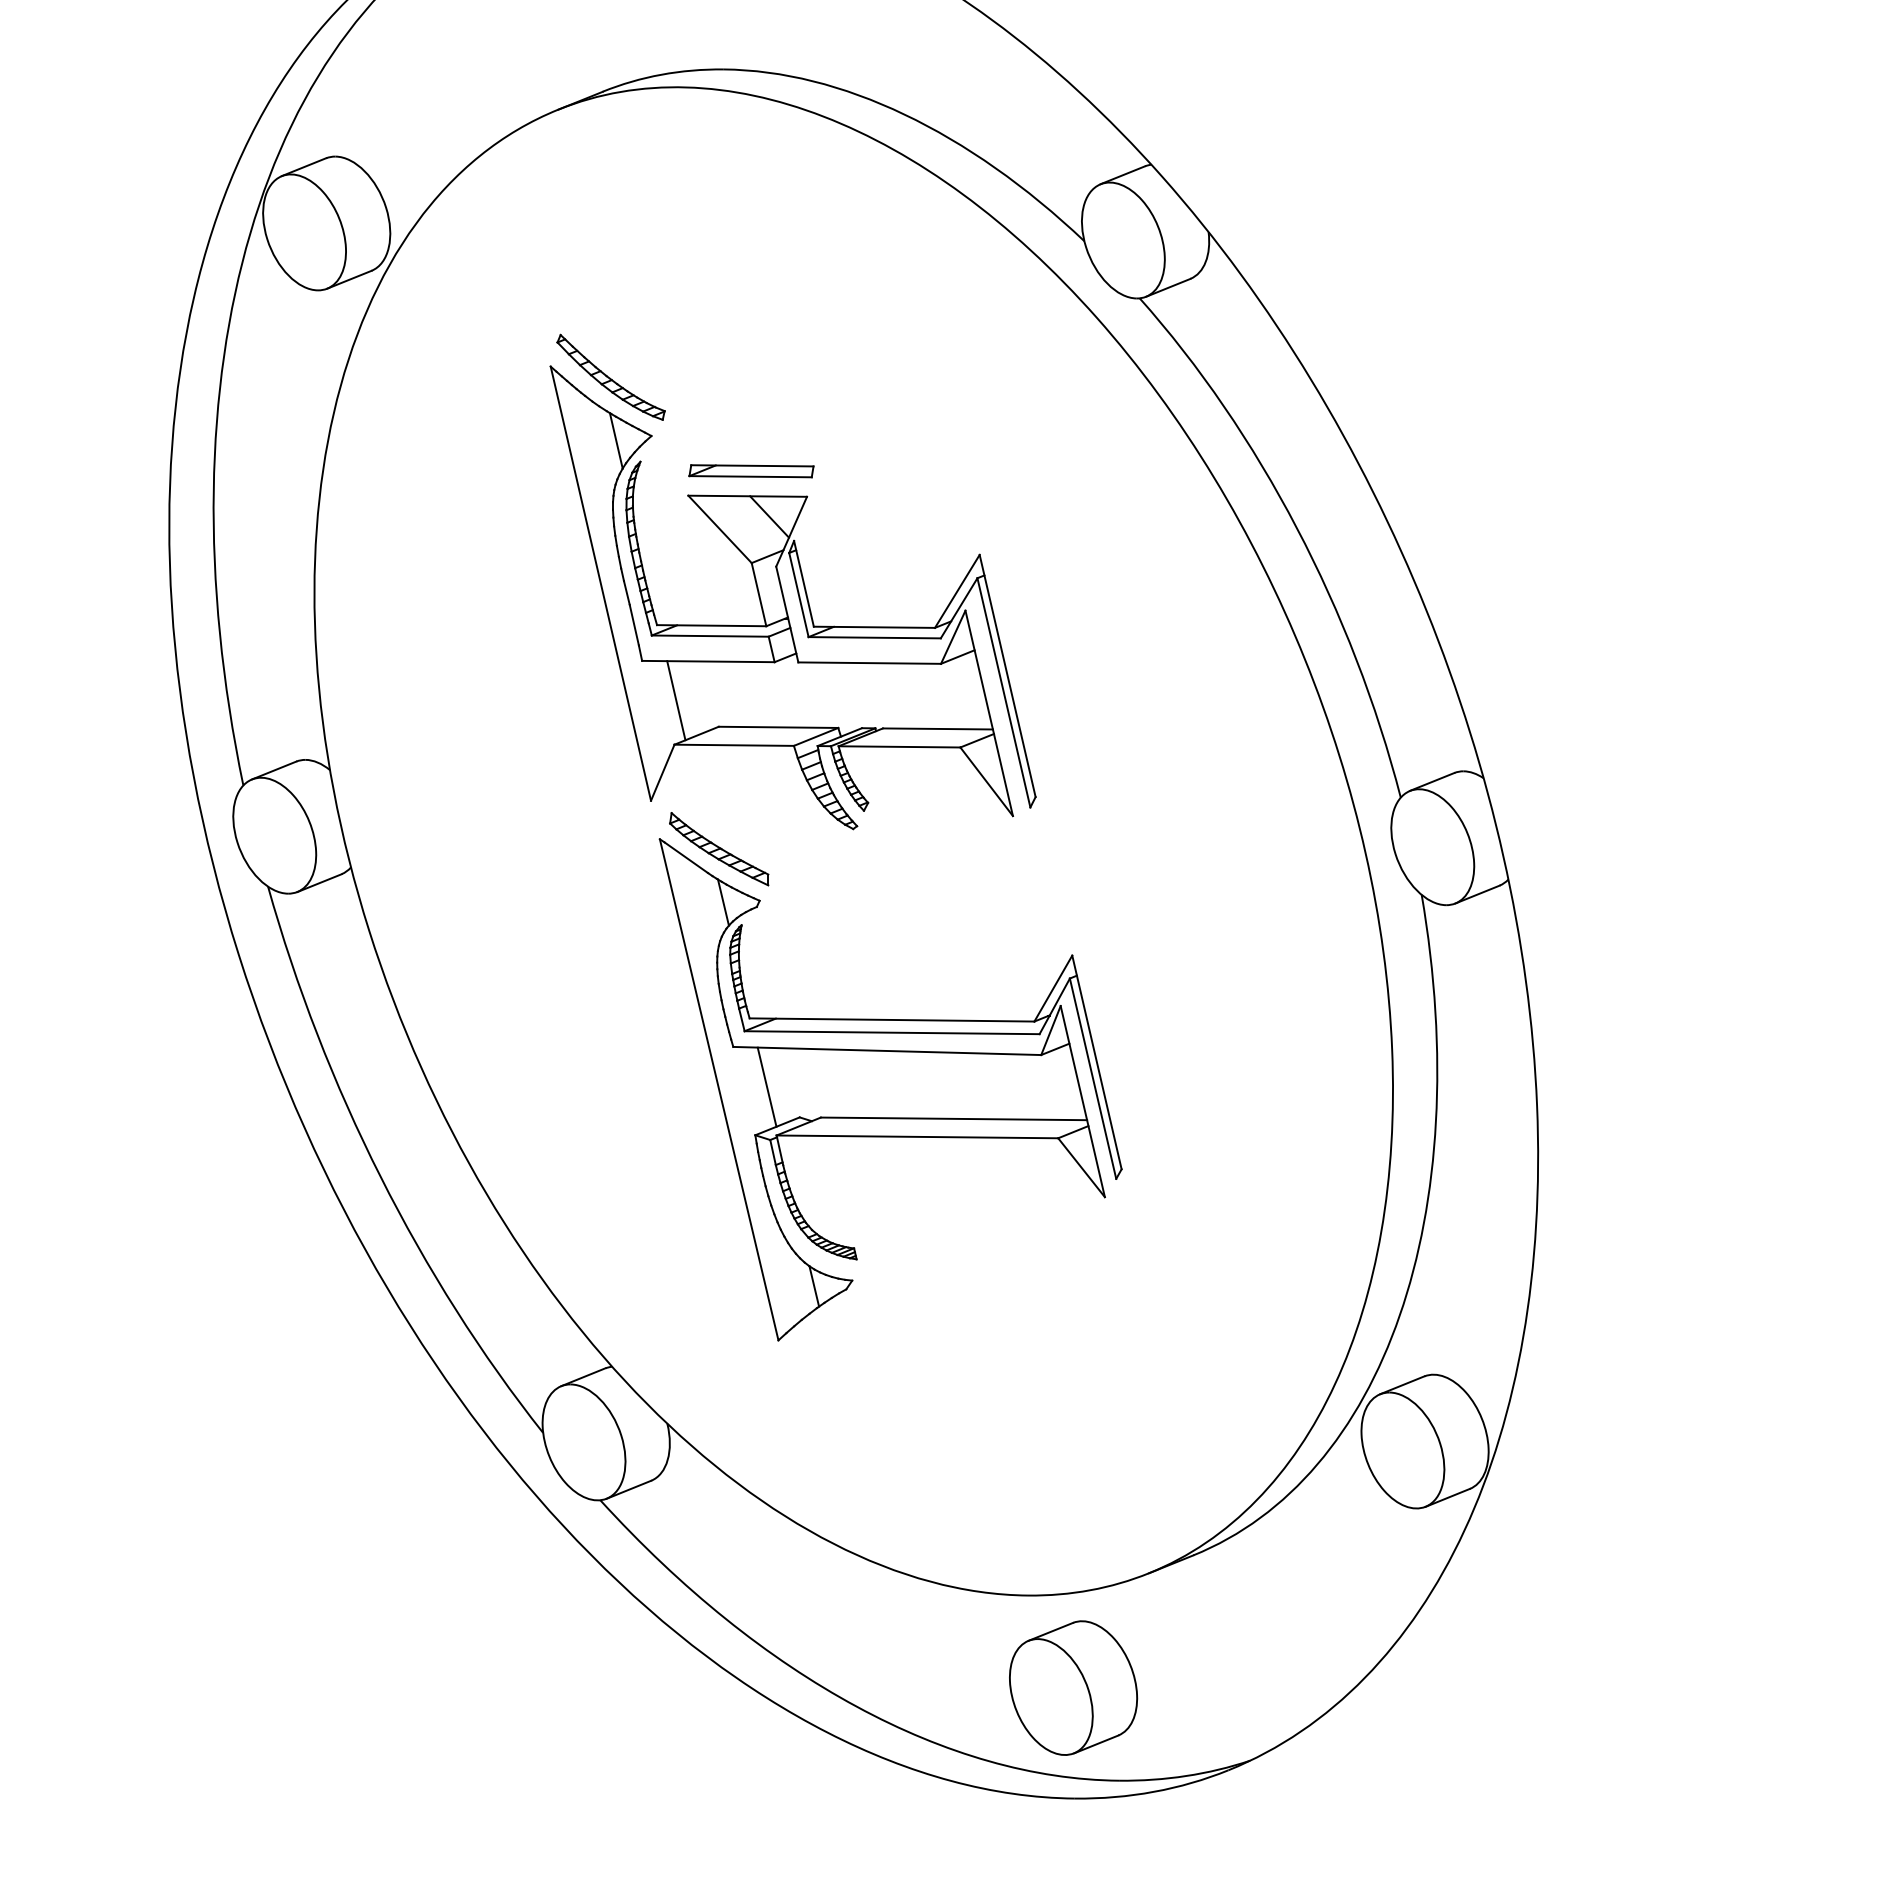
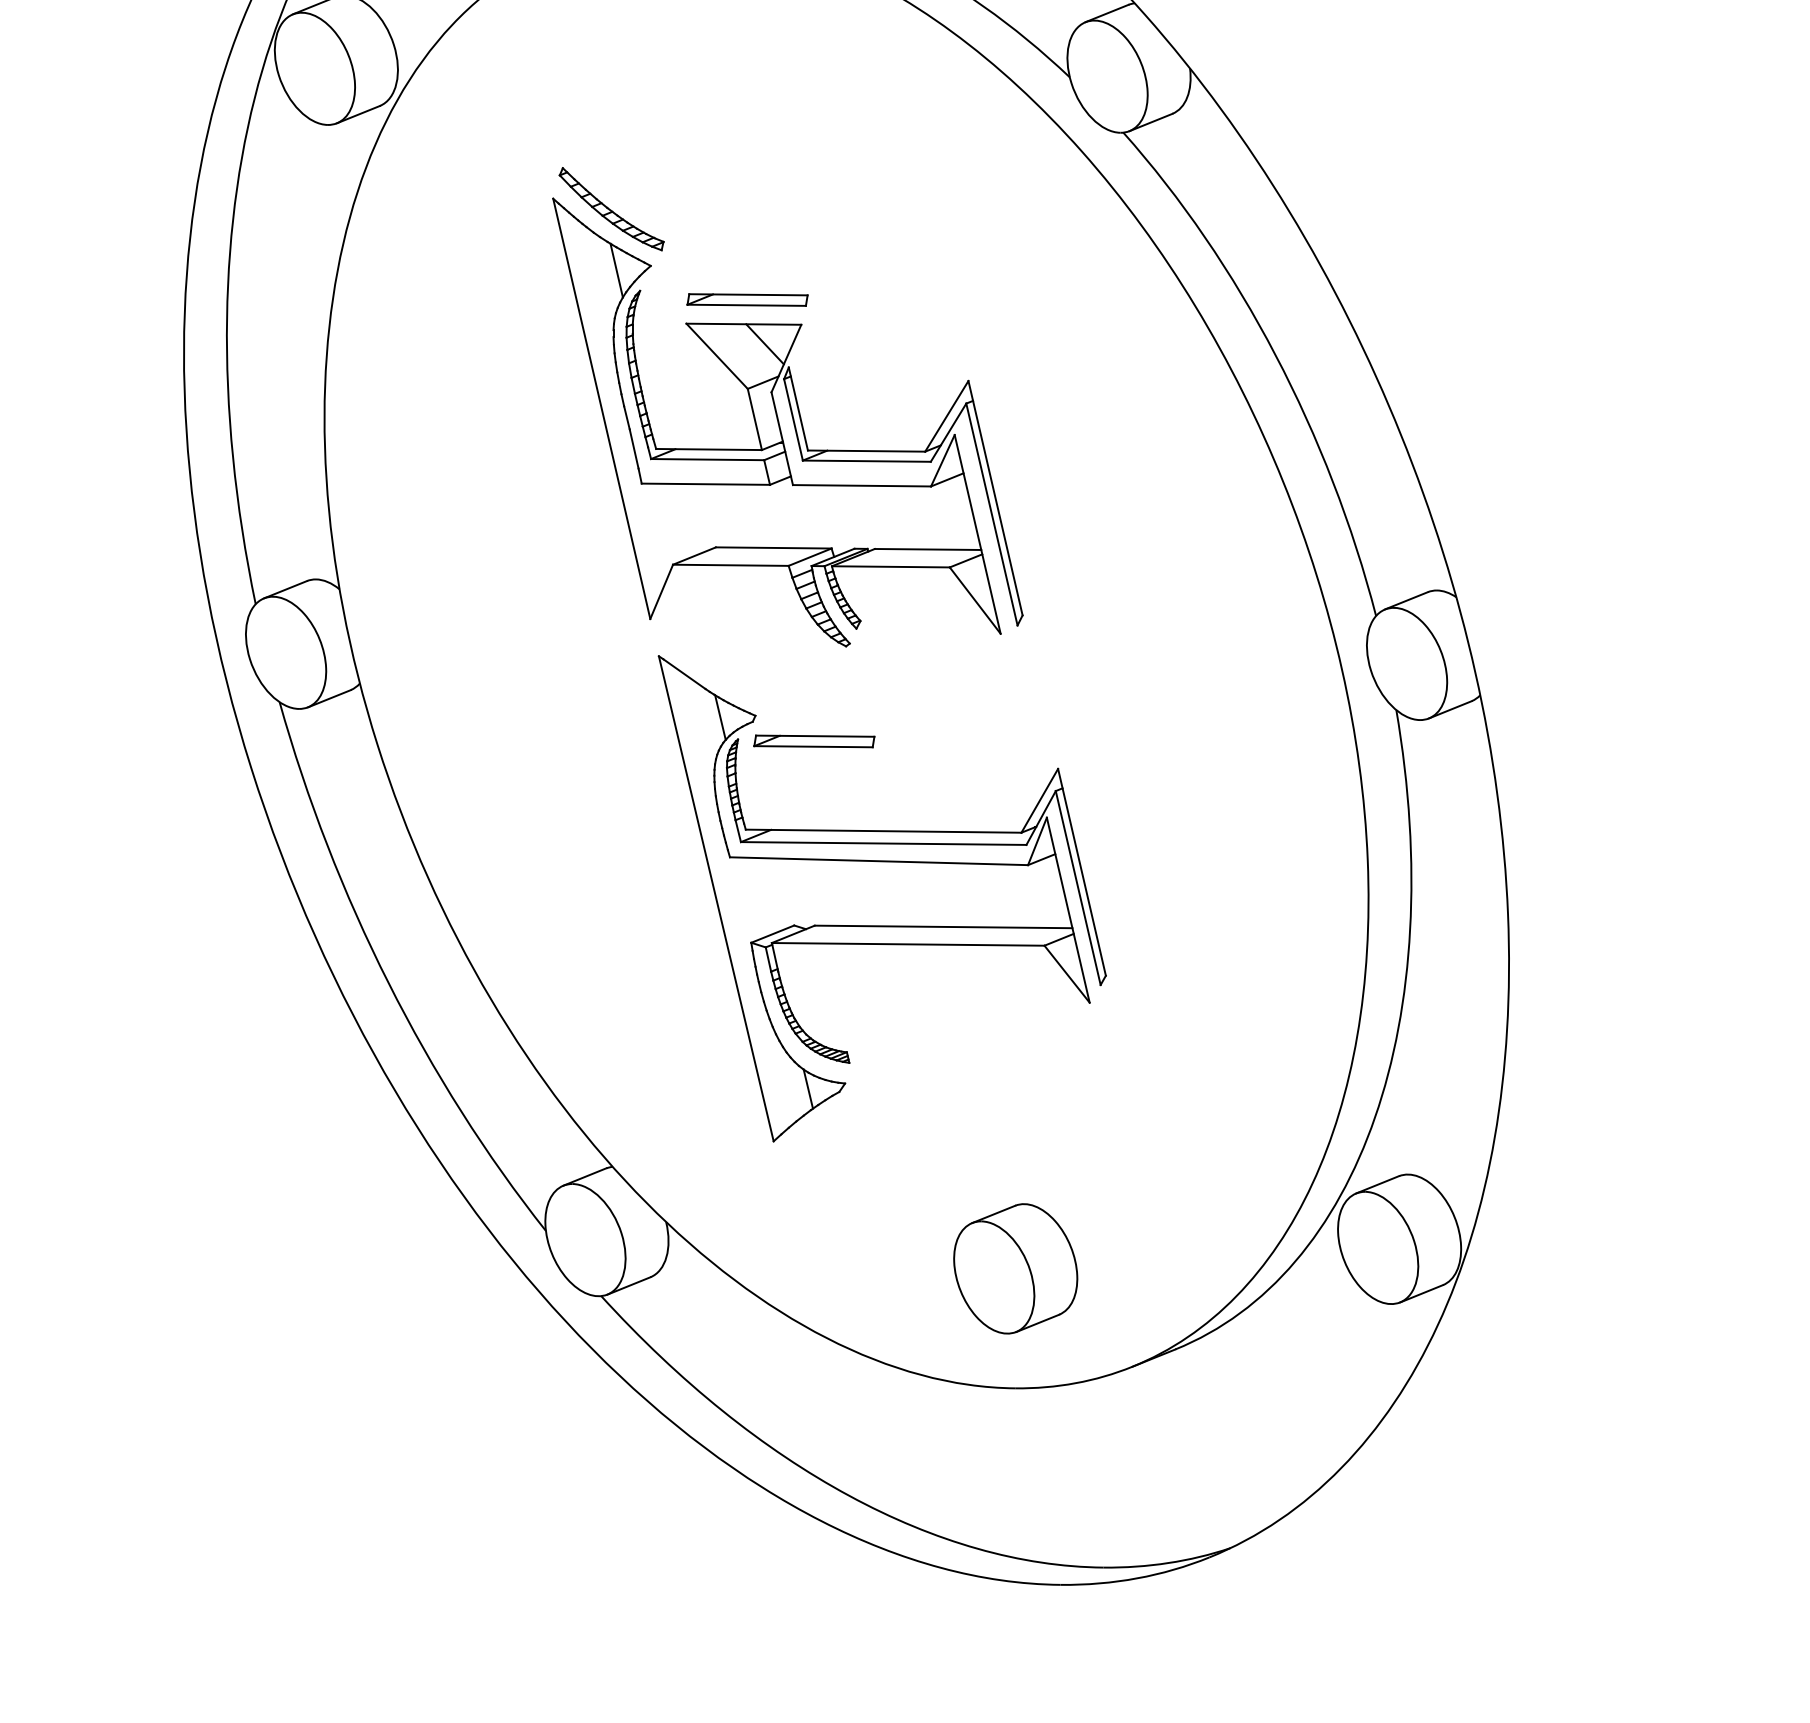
line: (676, 700) -> (674, 521), removed
part: (719, 849) -> (716, 666), removed
part: (820, 927) -> (814, 741), added
line: (766, 1086) -> (762, 895), removed
part: (1073, 1687) -> (1015, 1268), moved

